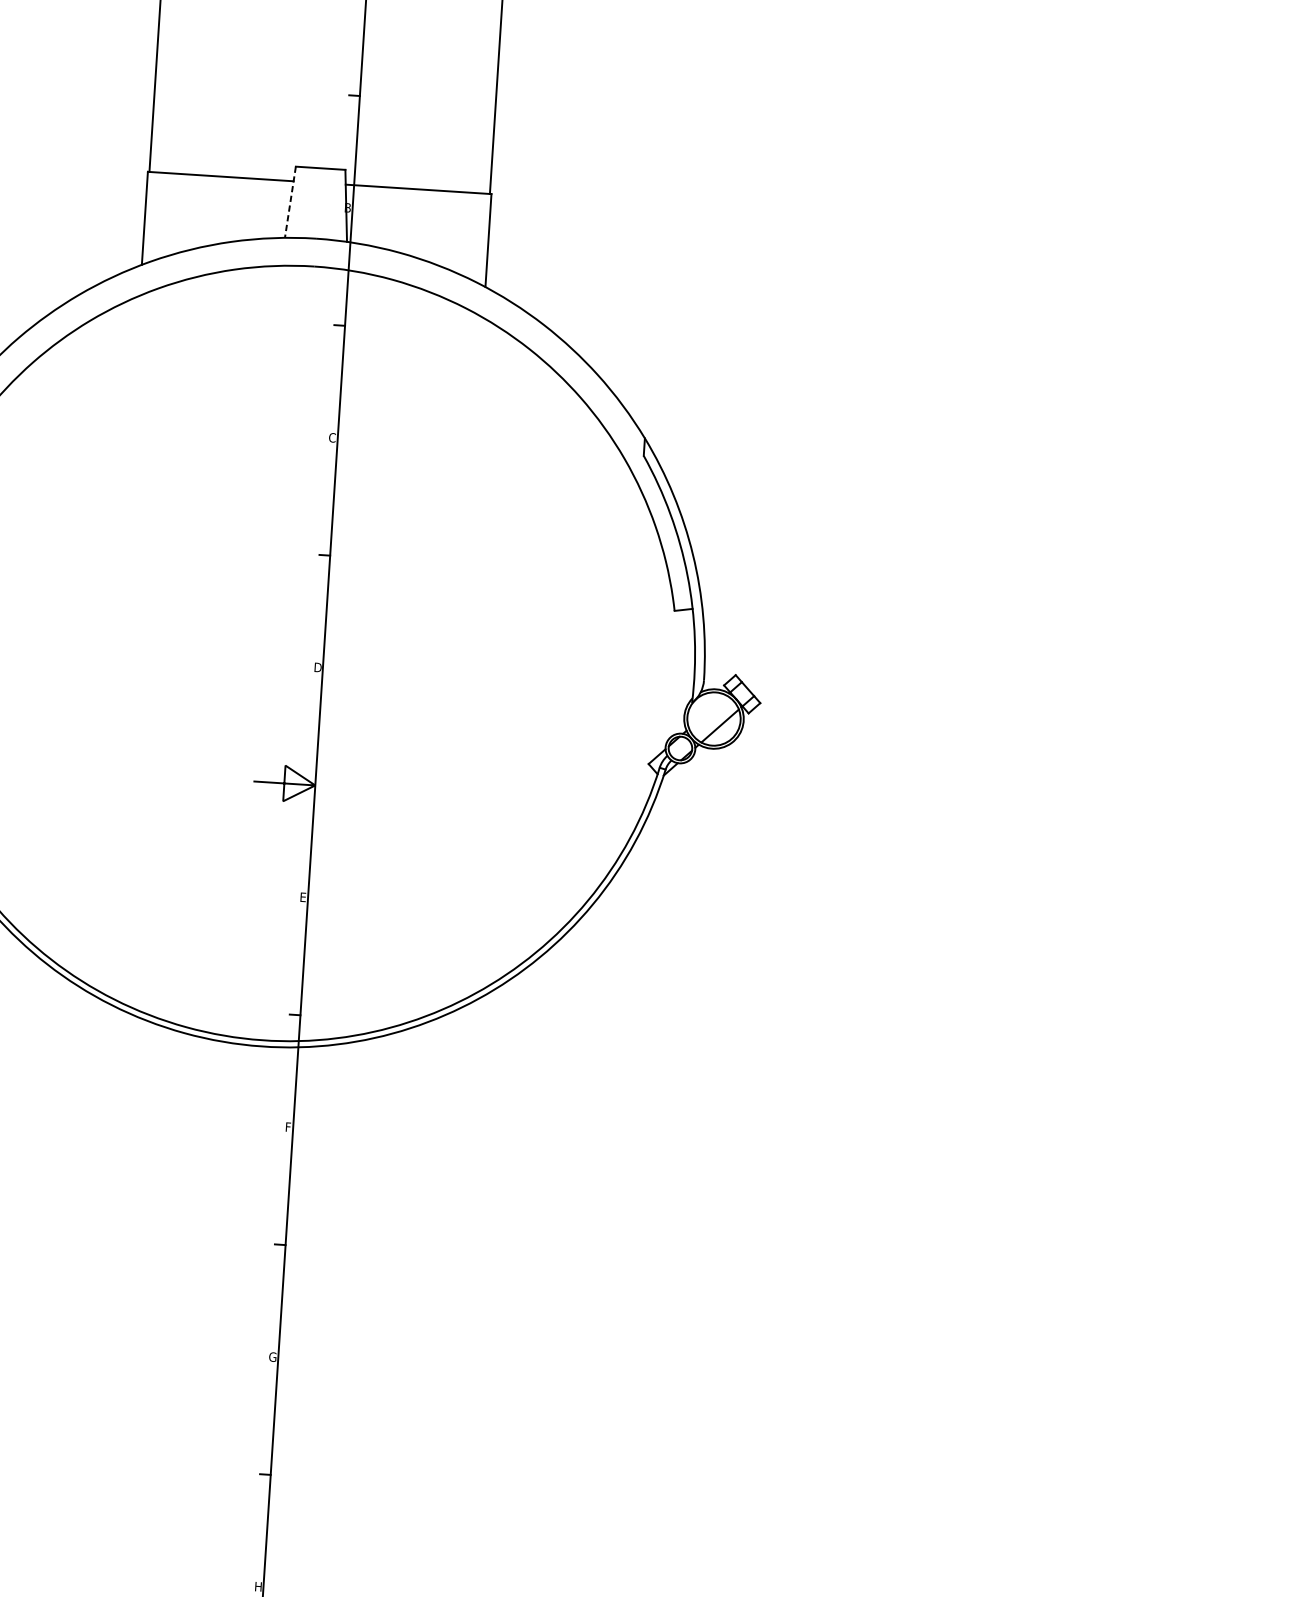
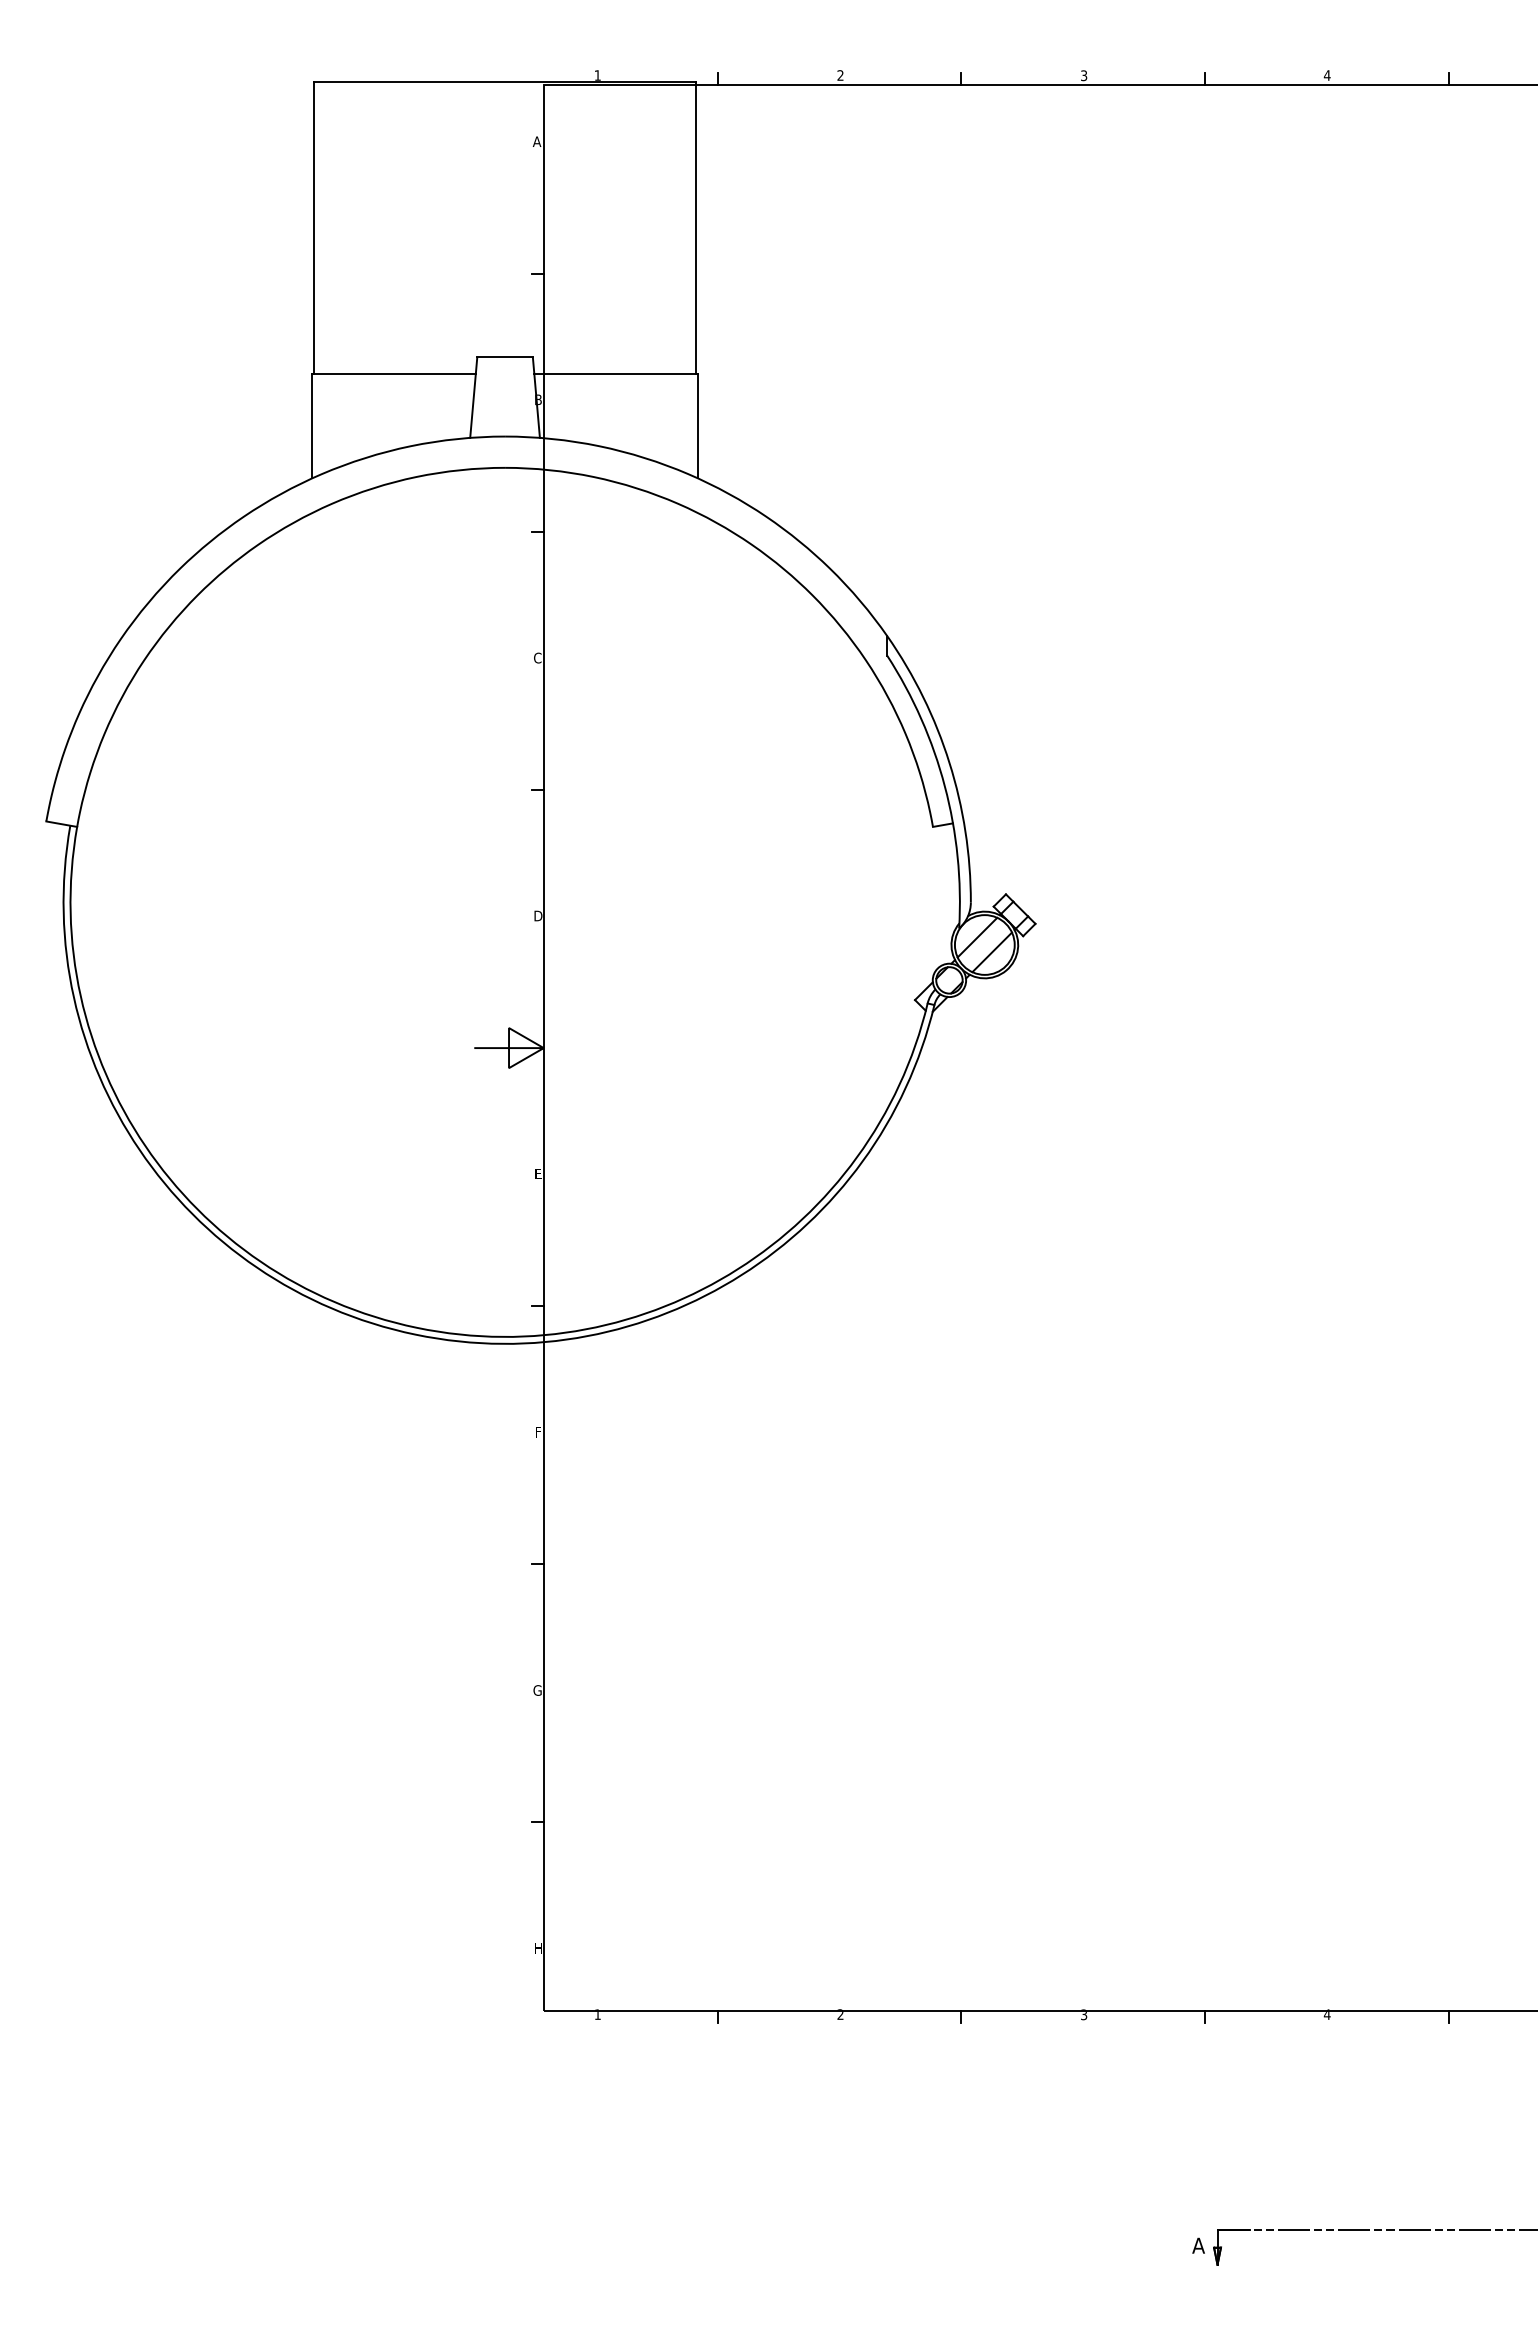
line: (290, 202) -> (473, 398), dashed -> solid
line: (707, 711) -> (977, 937), added

